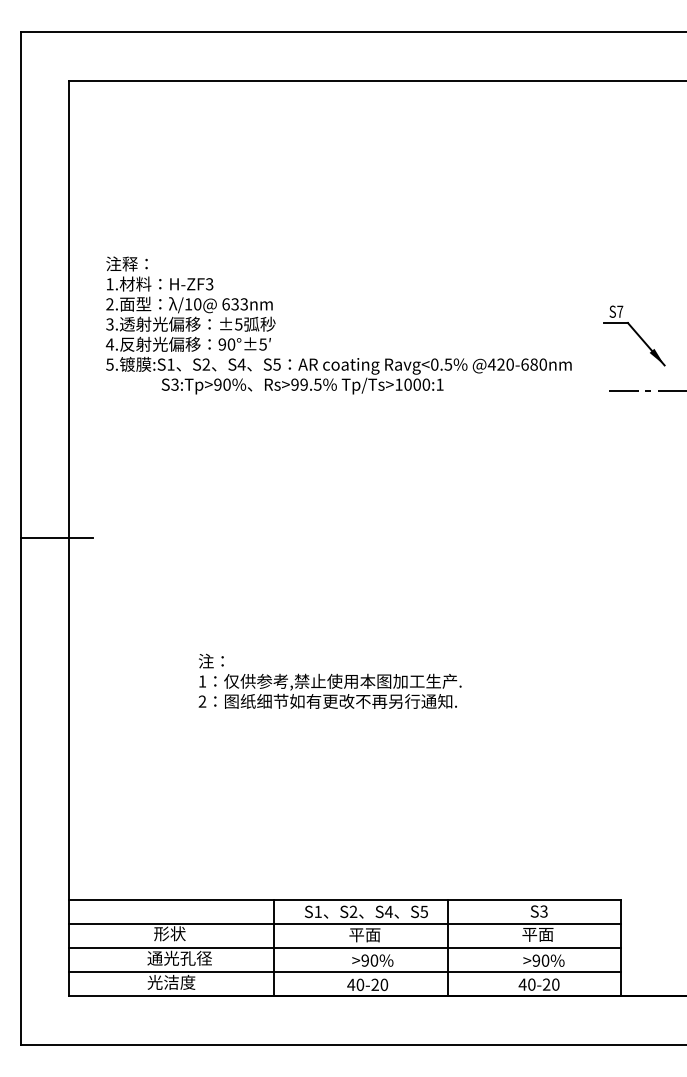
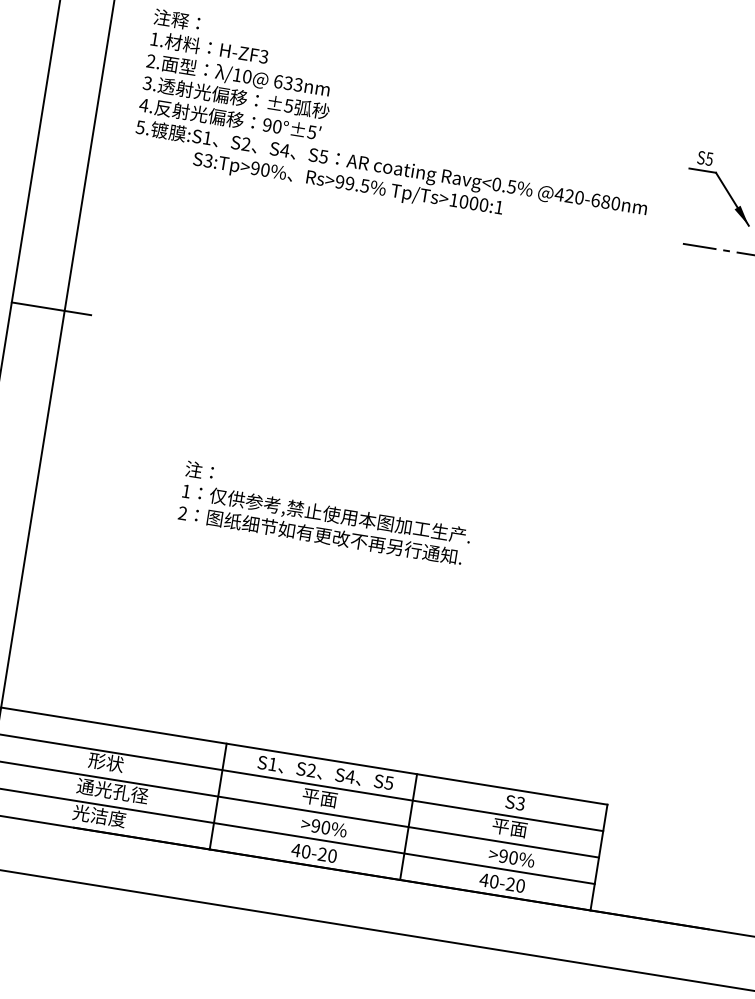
text: (620, 311) -> (709, 158), S7 -> S5

